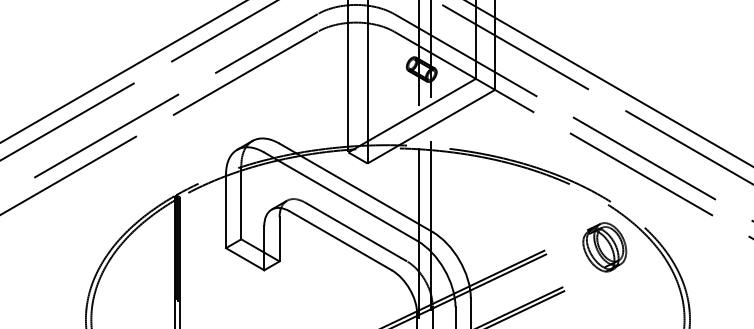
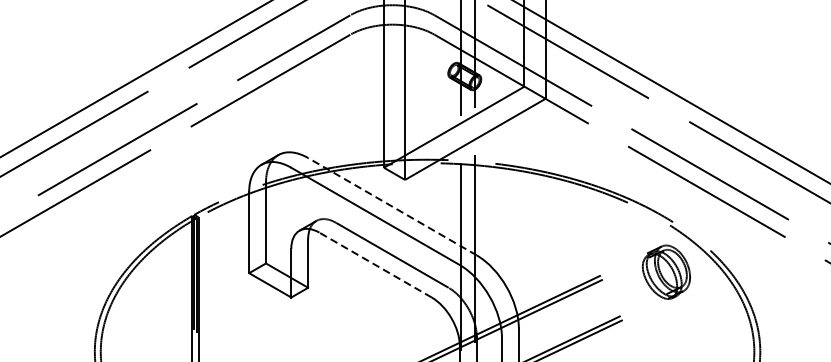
line: (355, 187) -> (391, 206), solid -> dashed
line: (340, 240) -> (375, 264), solid -> dashed

